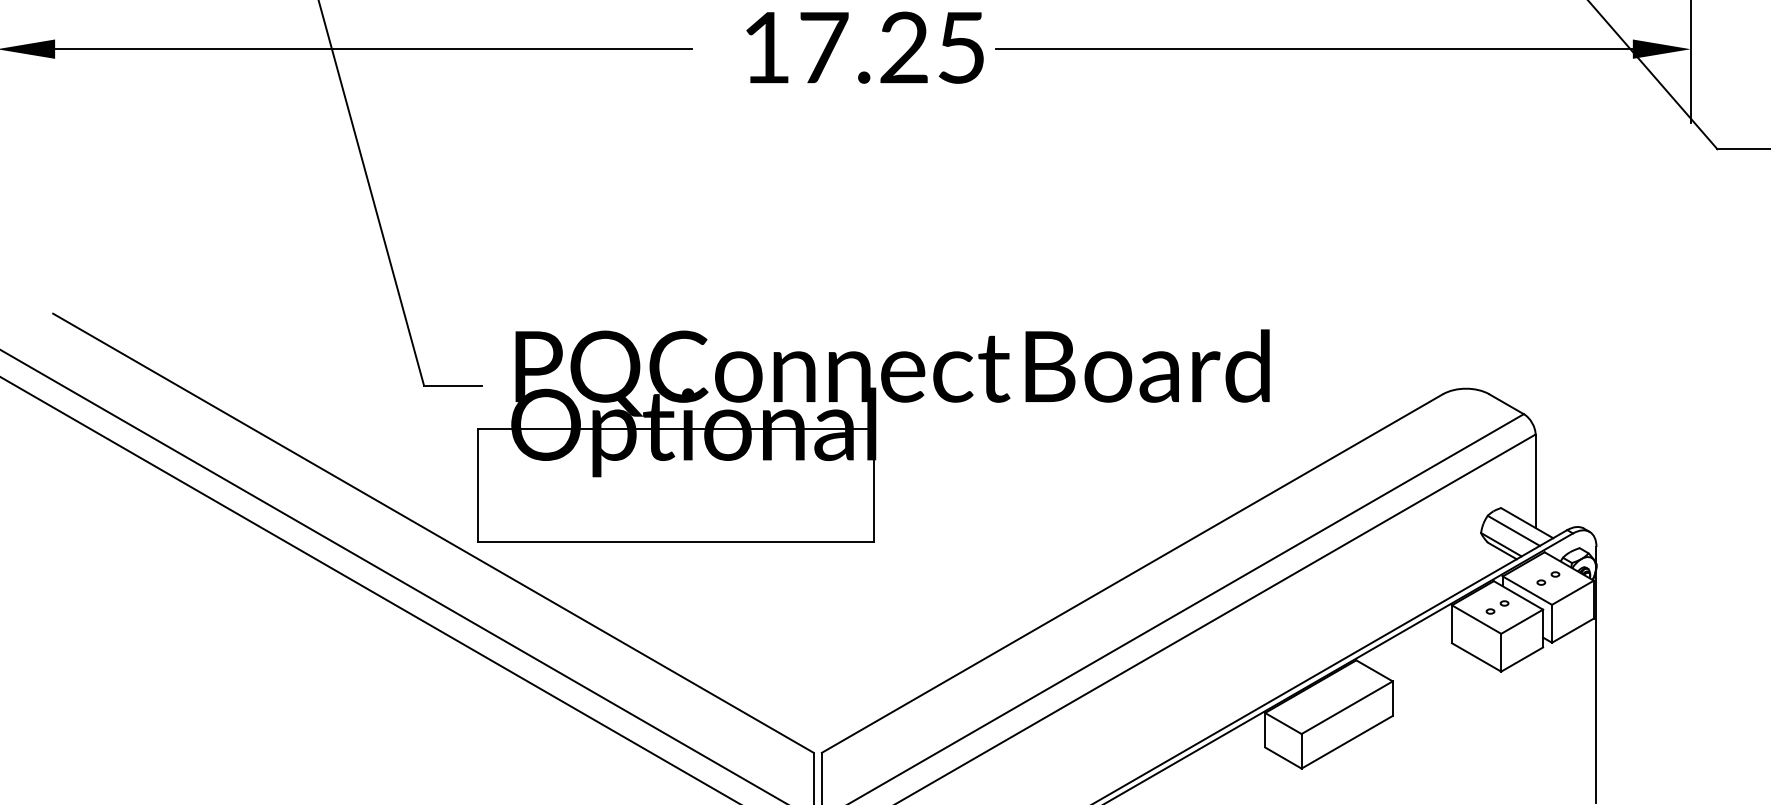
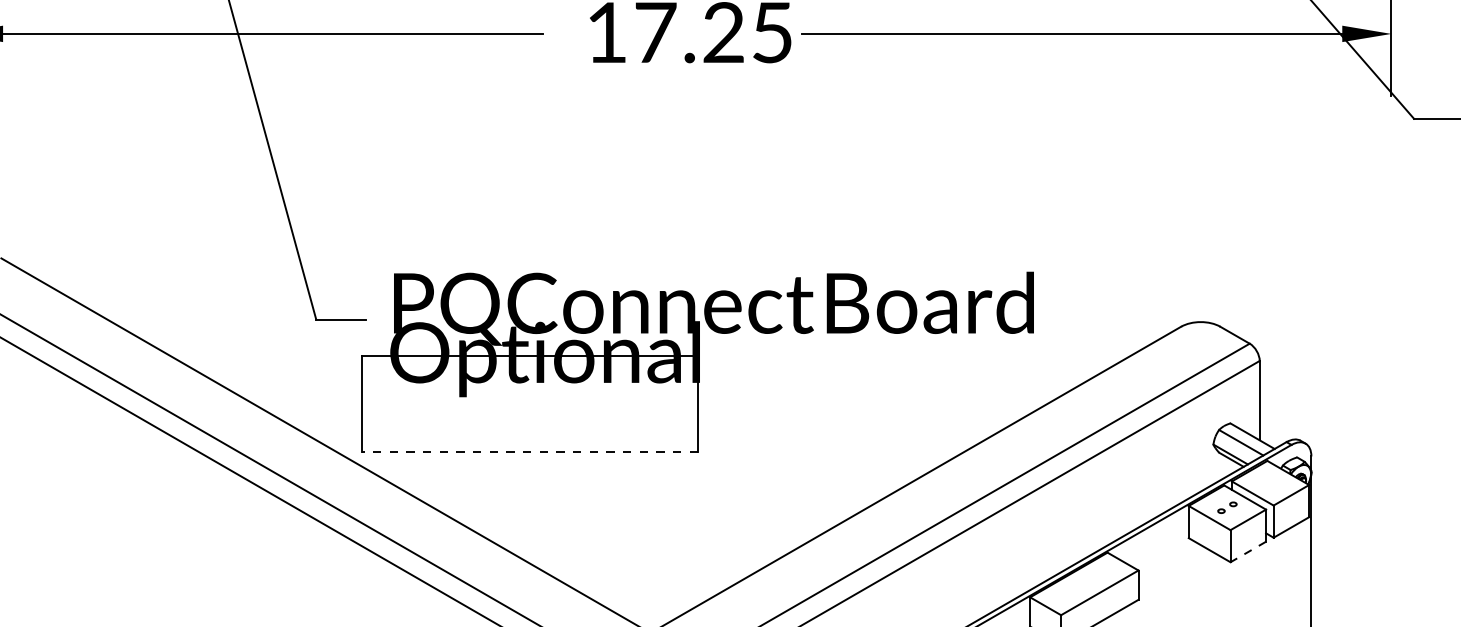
line: (675, 541) -> (529, 451), solid -> dashed
part: (1548, 578) -> (1270, 483), removed
line: (1521, 659) -> (1247, 551), solid -> dashed

